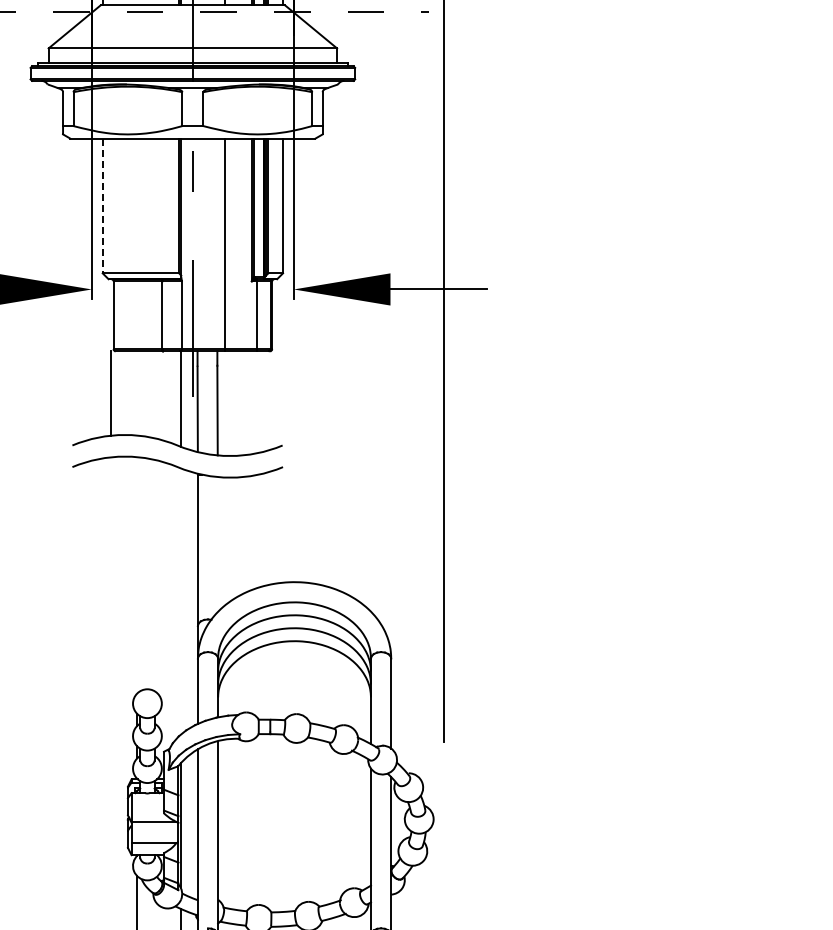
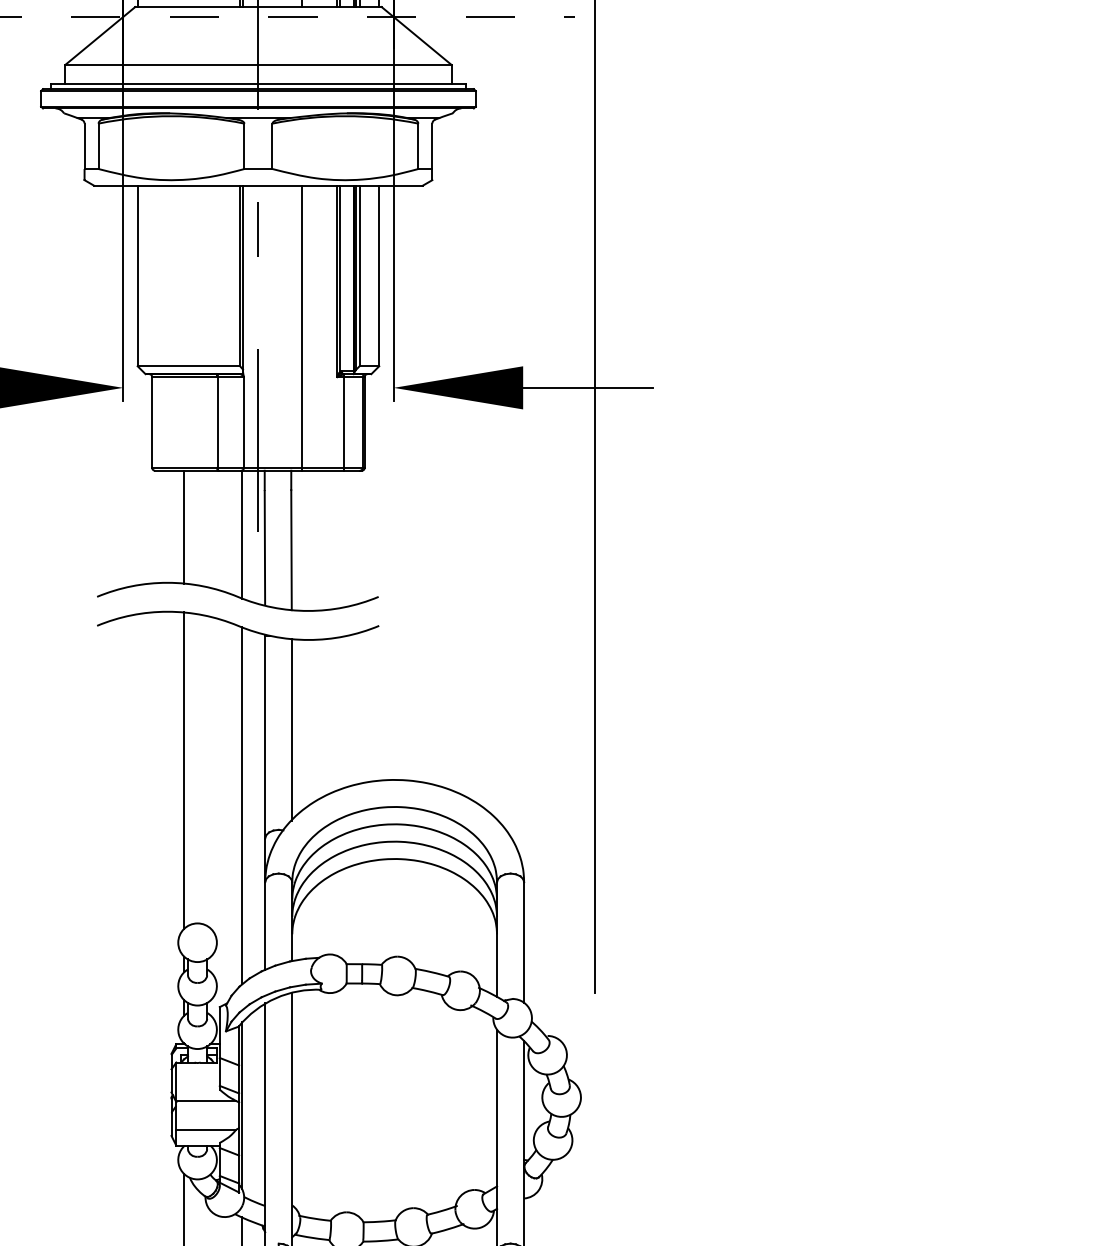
line: (102, 206) -> (137, 276), dashed -> solid
line: (111, 393) -> (184, 527), moved
line: (218, 544) -> (292, 729), added
line: (137, 575) -> (184, 771), added
line: (180, 601) -> (241, 805), added

